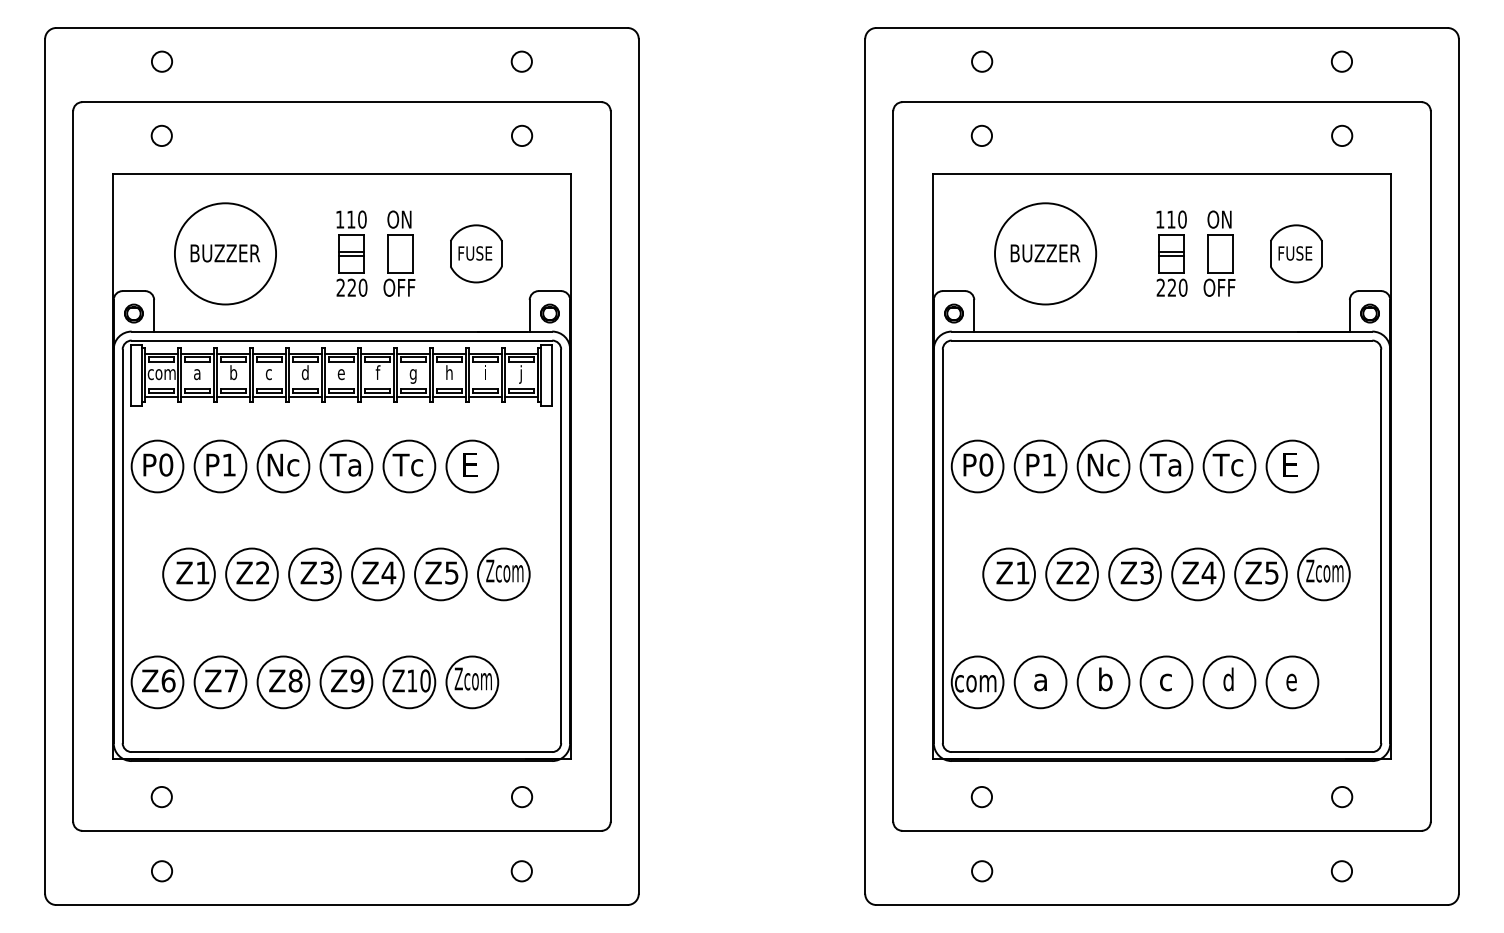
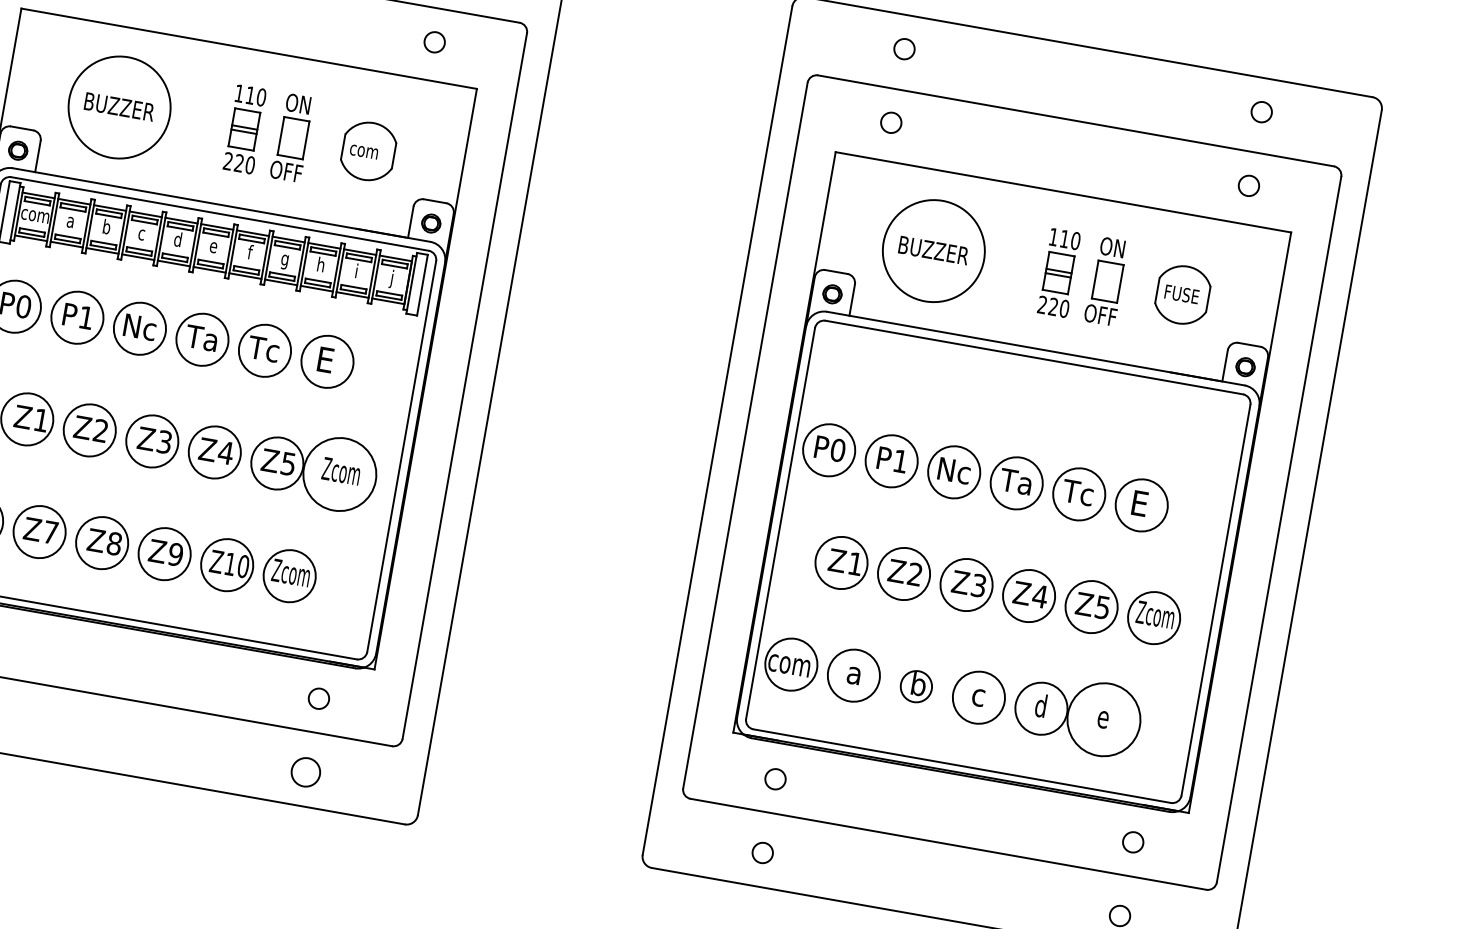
text: (475, 253) -> (367, 150), FUSE -> com
circle: (503, 574) -> (339, 474), size x1.4
circle: (1103, 682) -> (916, 686), size x0.6
circle: (1292, 682) -> (1103, 719), size x1.4
circle: (521, 871) -> (305, 772), size x1.4

